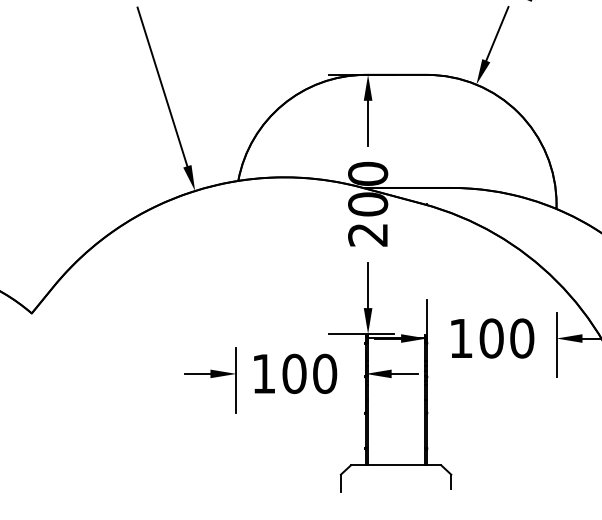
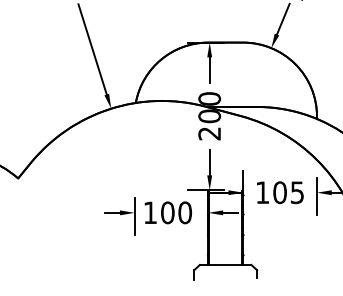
text: (522, 338) -> (297, 192), 100 -> 105

